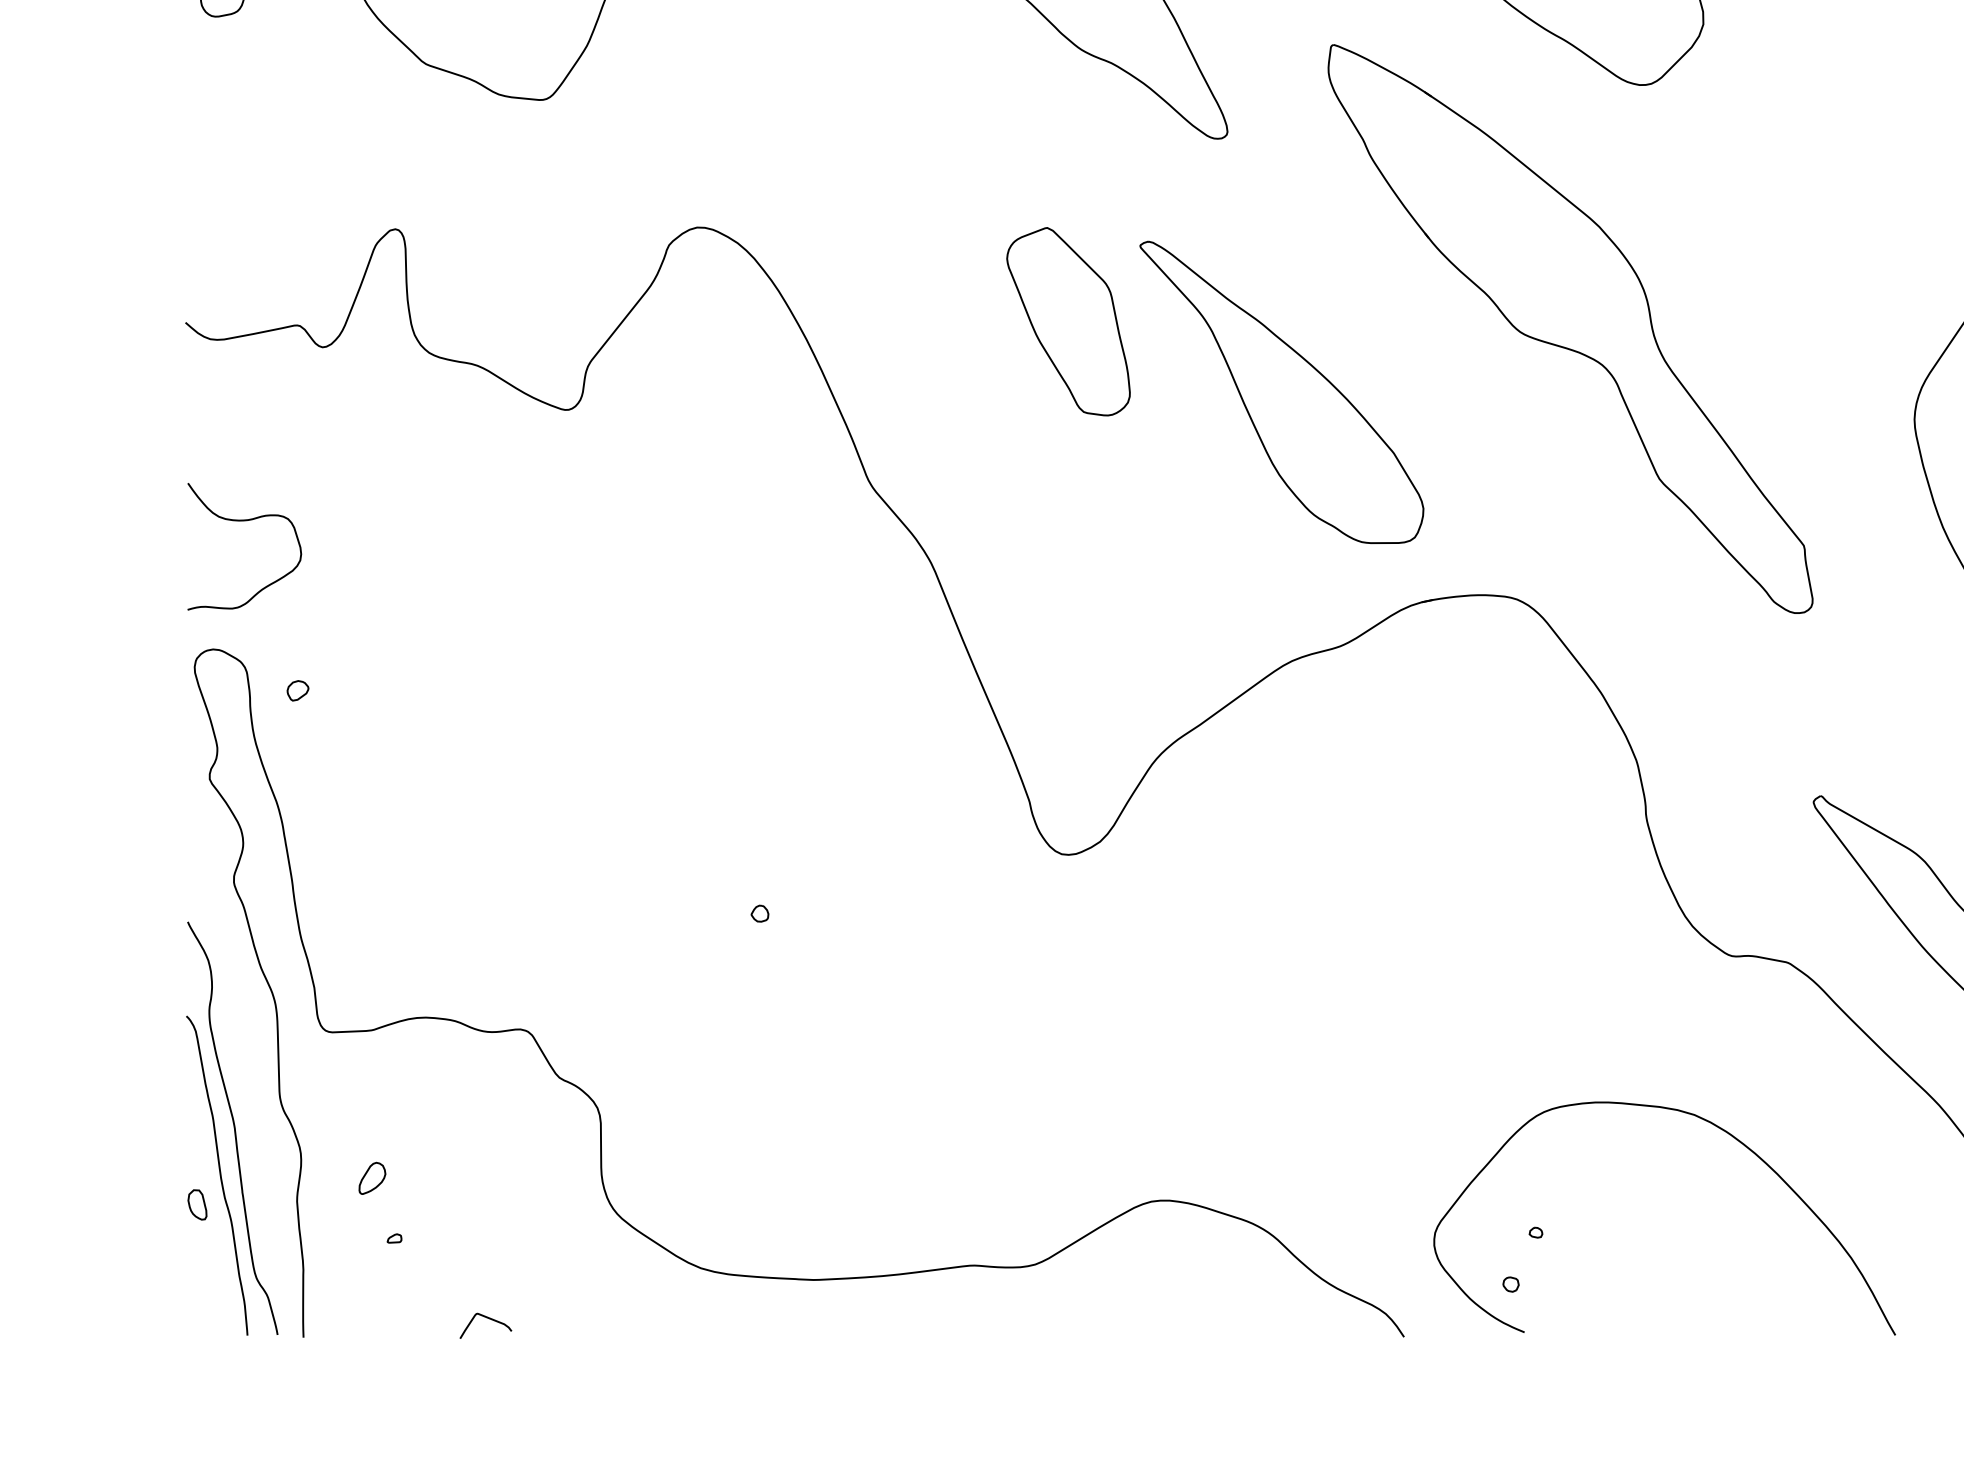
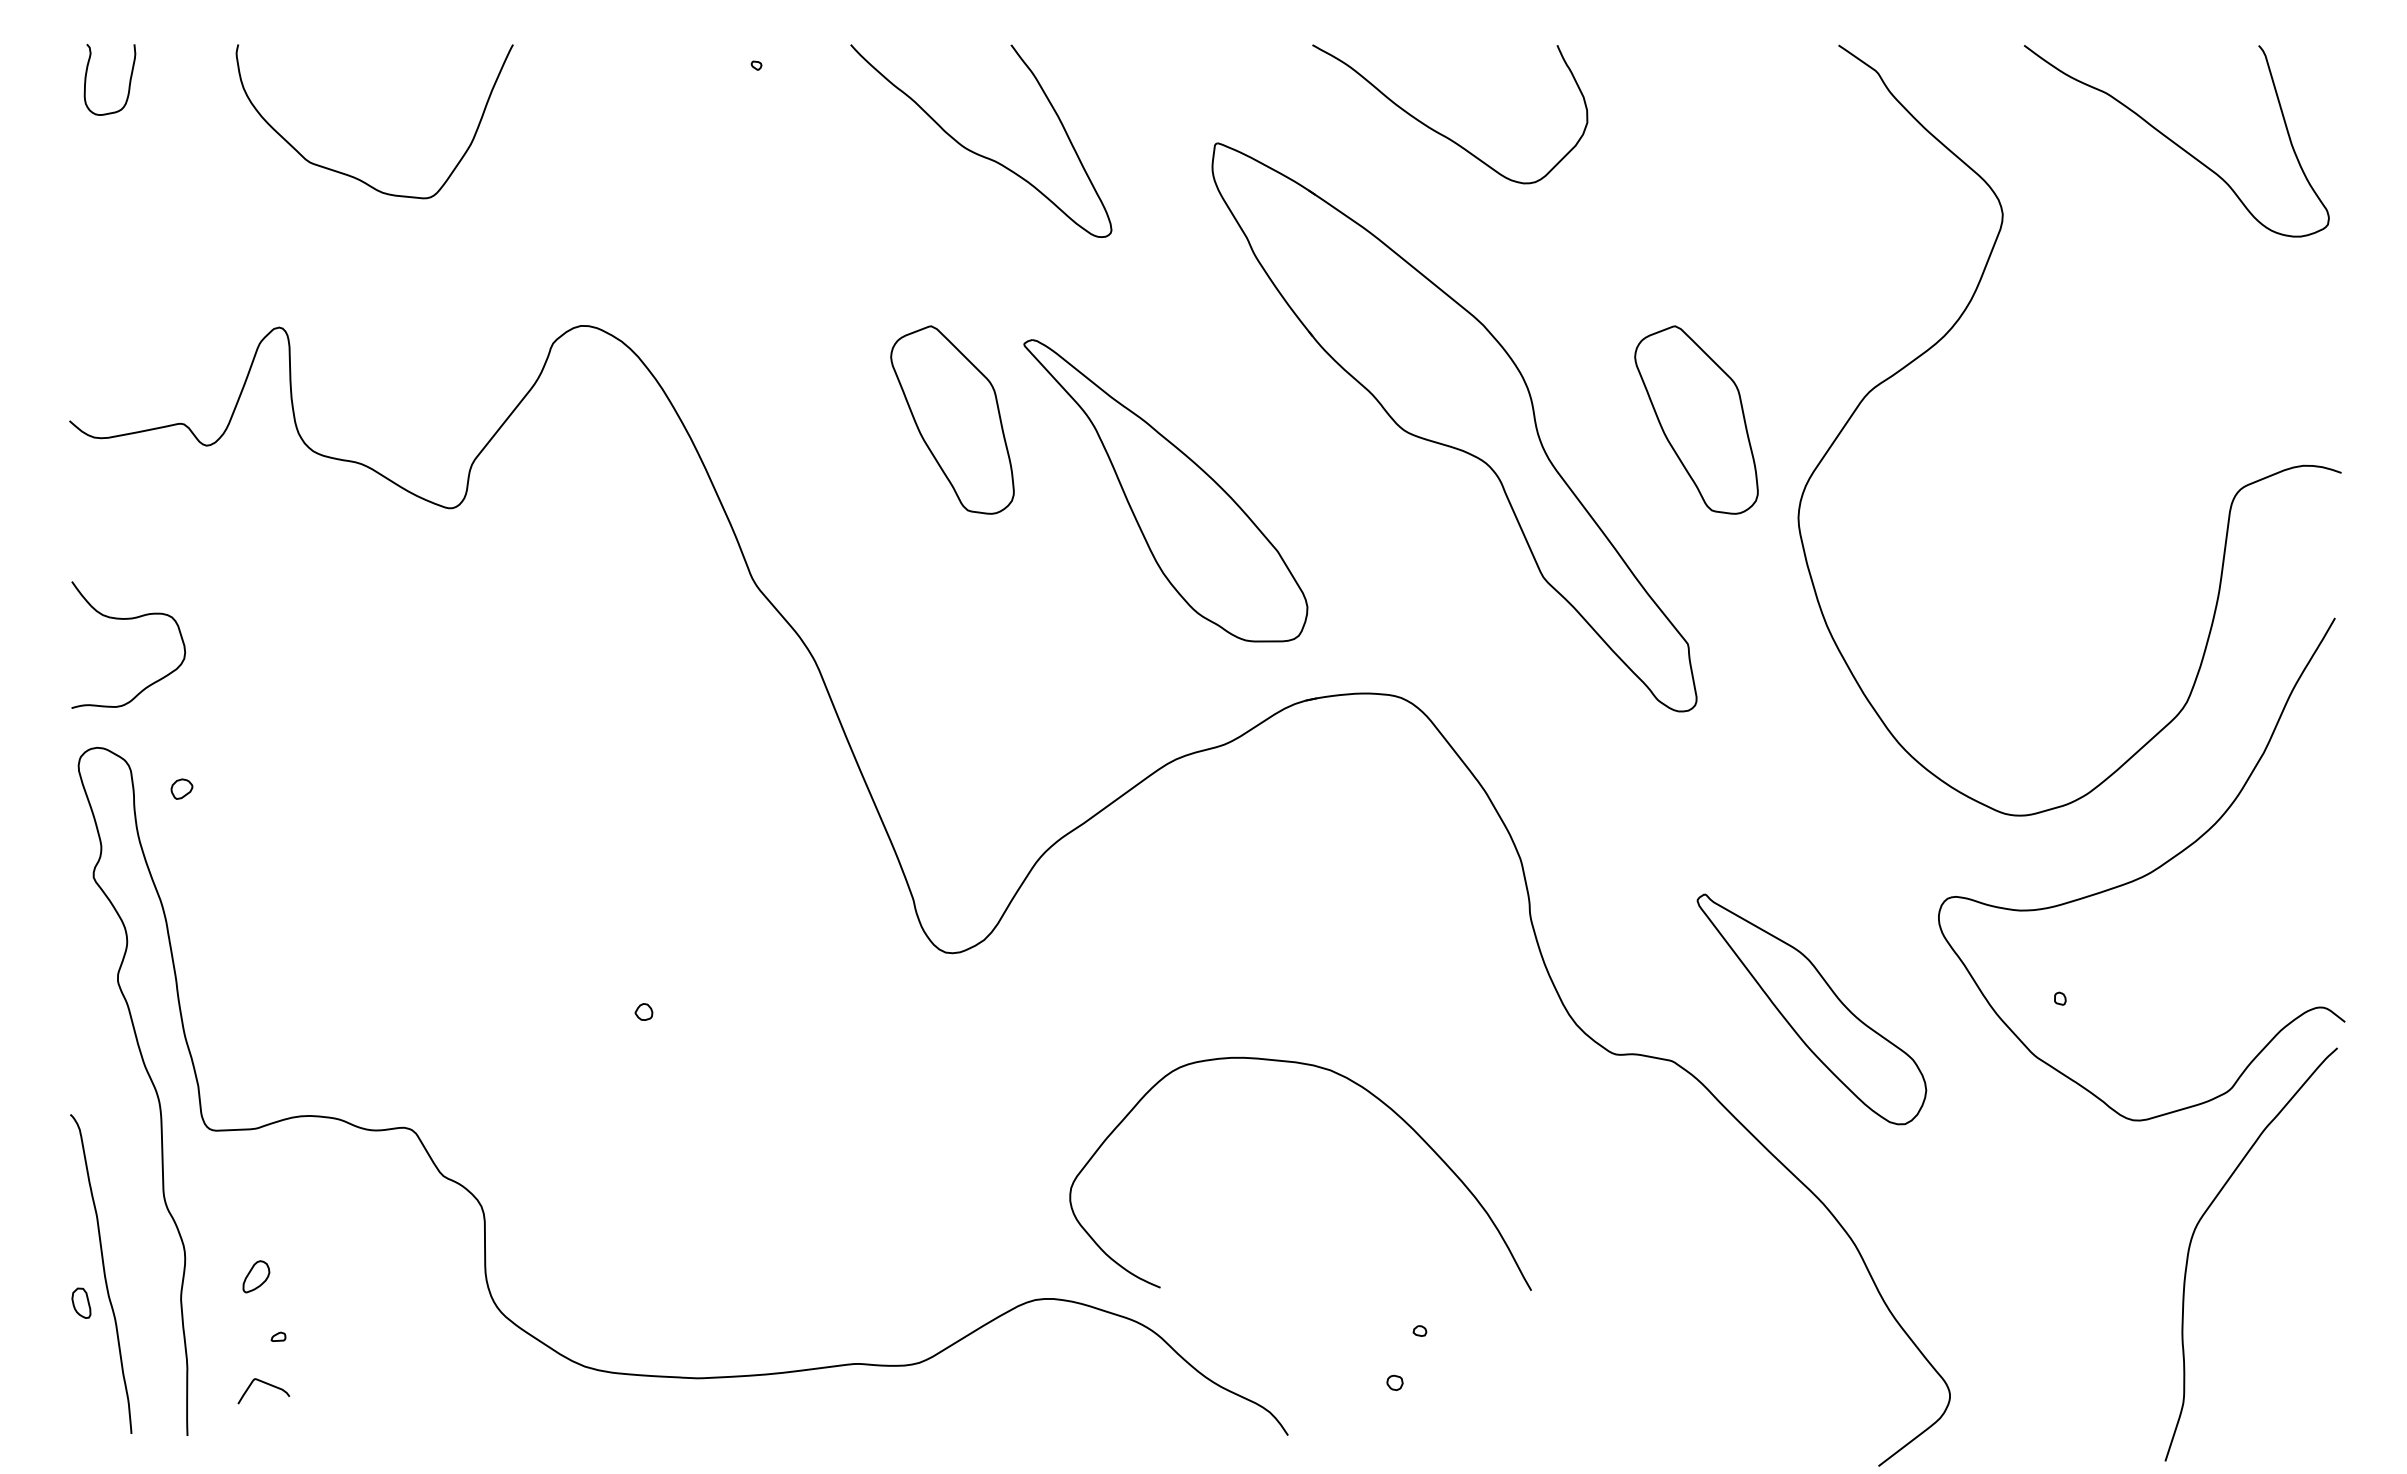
part: (1812, 321) -> (1696, 419), added
curve: (233, 1128) -> (117, 1226), removed
curve: (1719, 1129) -> (1355, 1084), moved
curve: (488, 1319) -> (266, 1384), moved

